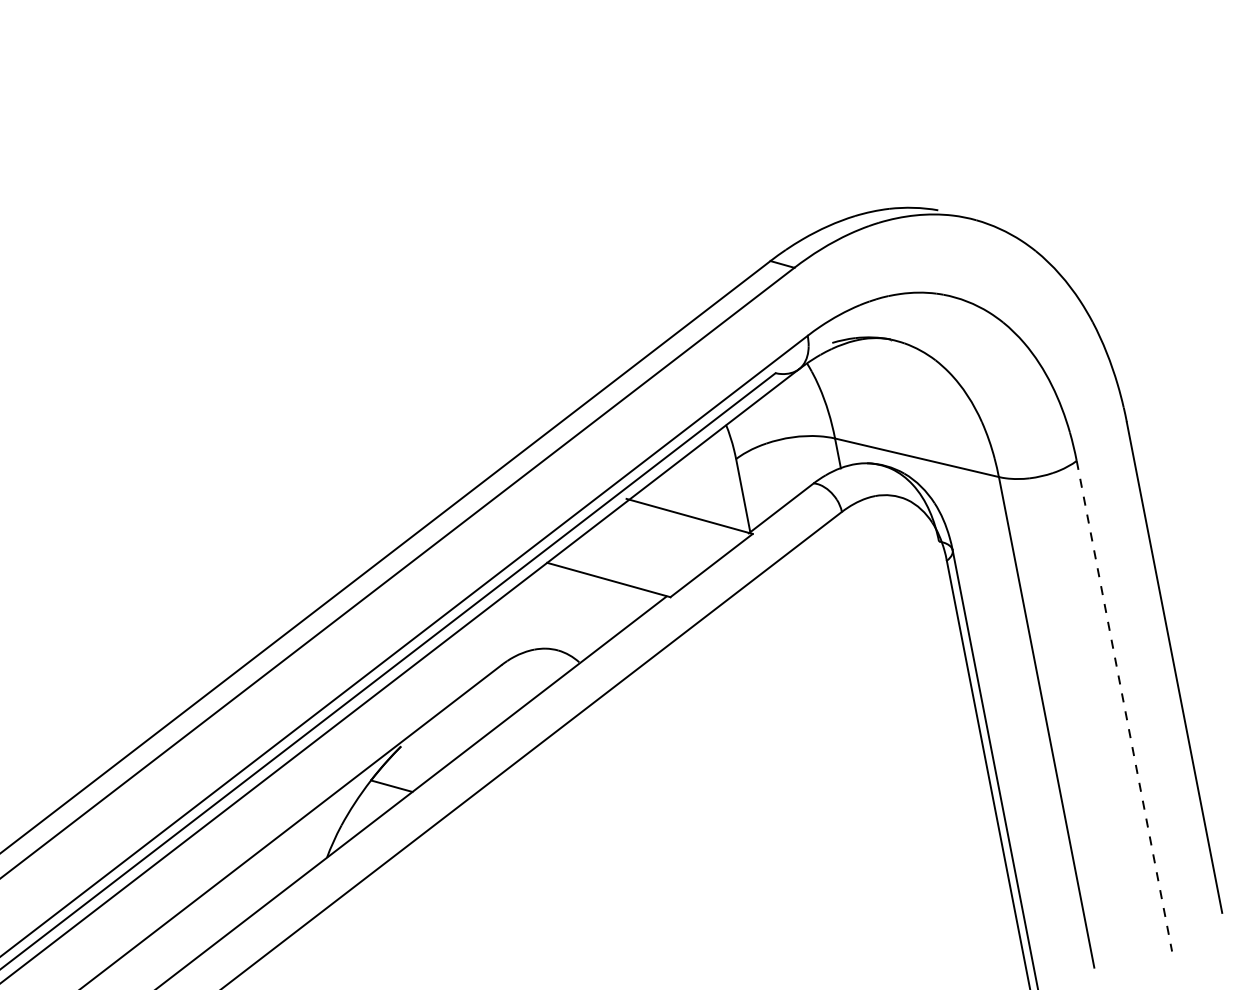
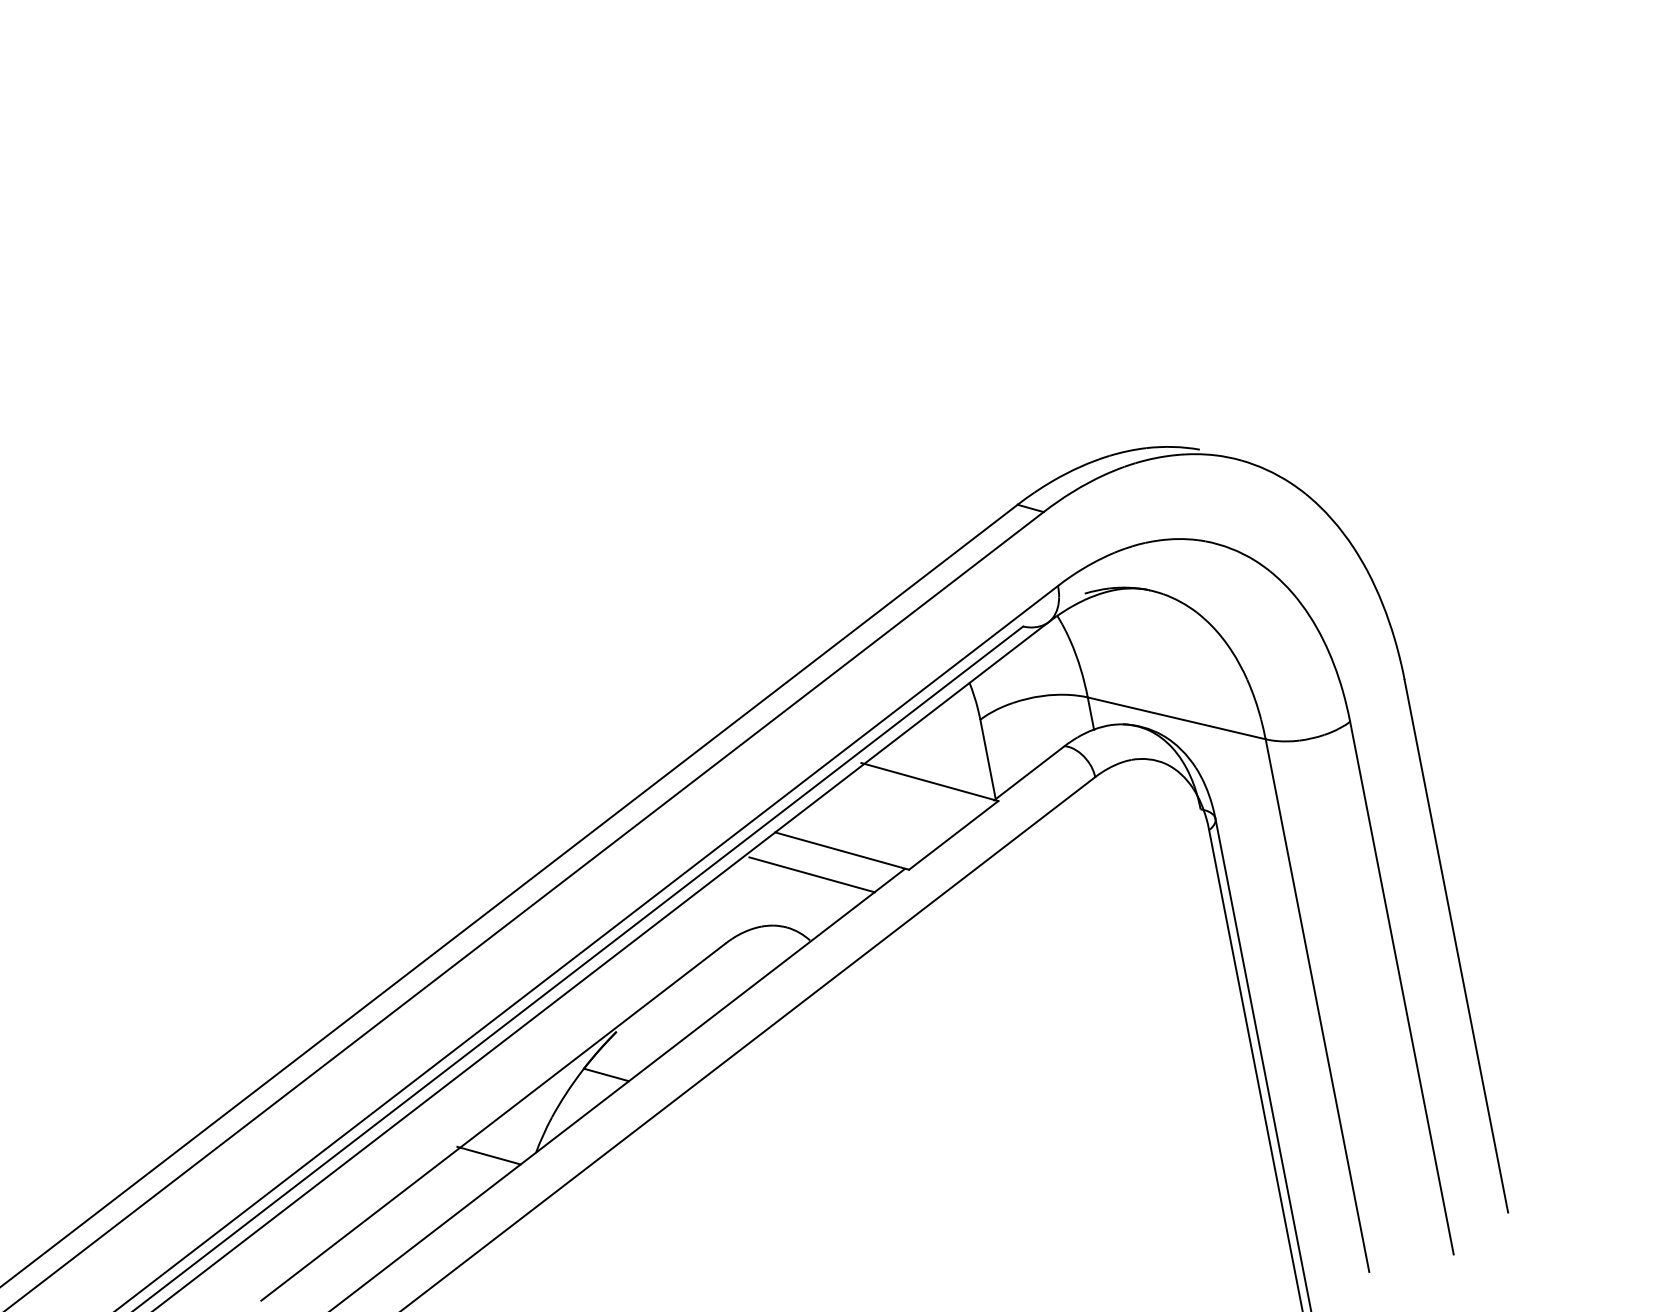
line: (580, 601) -> (811, 874), added
line: (1124, 706) -> (1402, 988), dashed -> solid
line: (283, 860) -> (488, 1155), added

